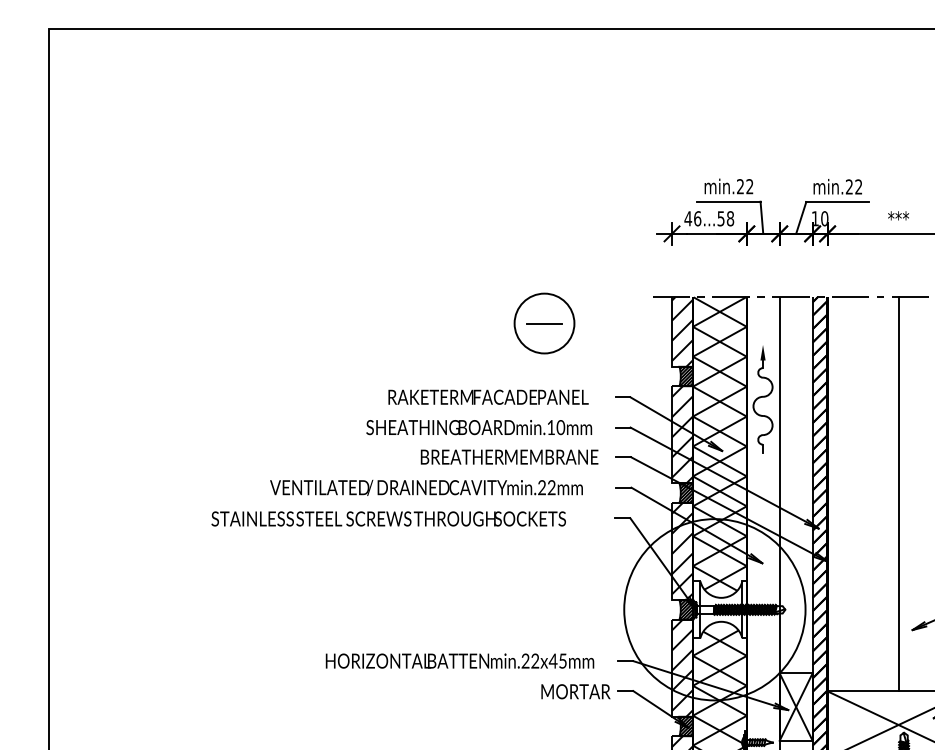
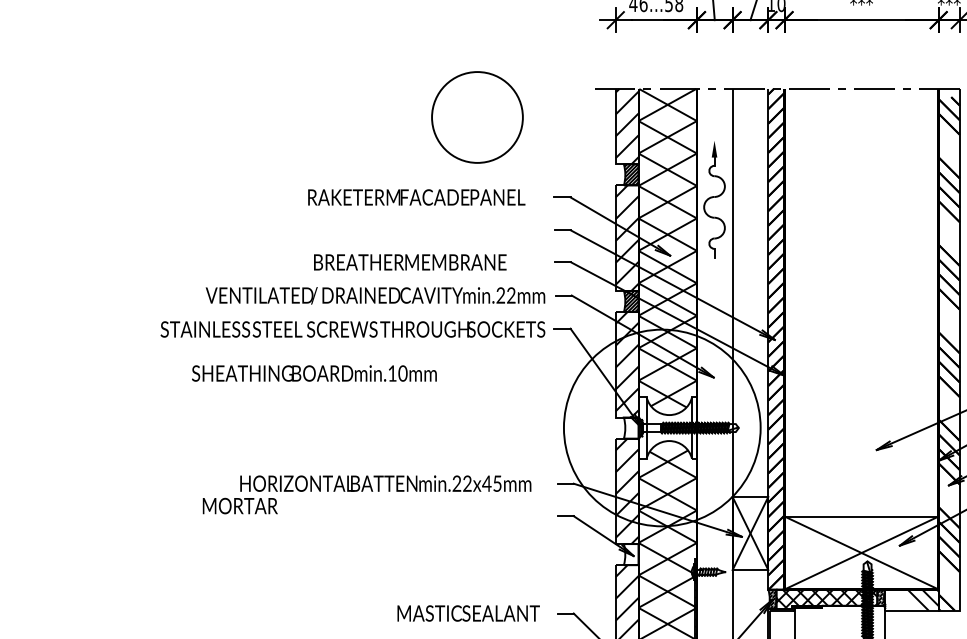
circle: (544, 323) -> (477, 117), size x1.4
line: (544, 323) -> (477, 117), removed
text: (479, 427) -> (314, 373), moved
text: (509, 456) -> (410, 261), moved
text: (426, 487) -> (375, 295), moved
line: (898, 494) -> (861, 302), removed
text: (388, 518) -> (352, 328), moved
hatch: (685, 609) -> (630, 427), removed
text: (575, 691) -> (239, 505), moved
hatch: (685, 726) -> (630, 554), removed

